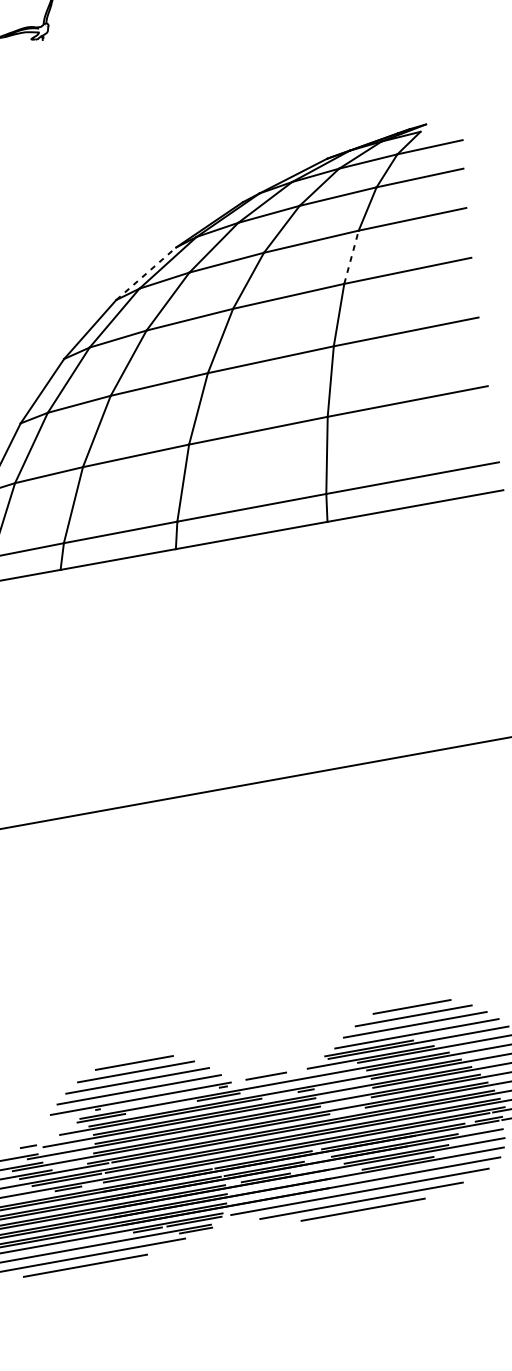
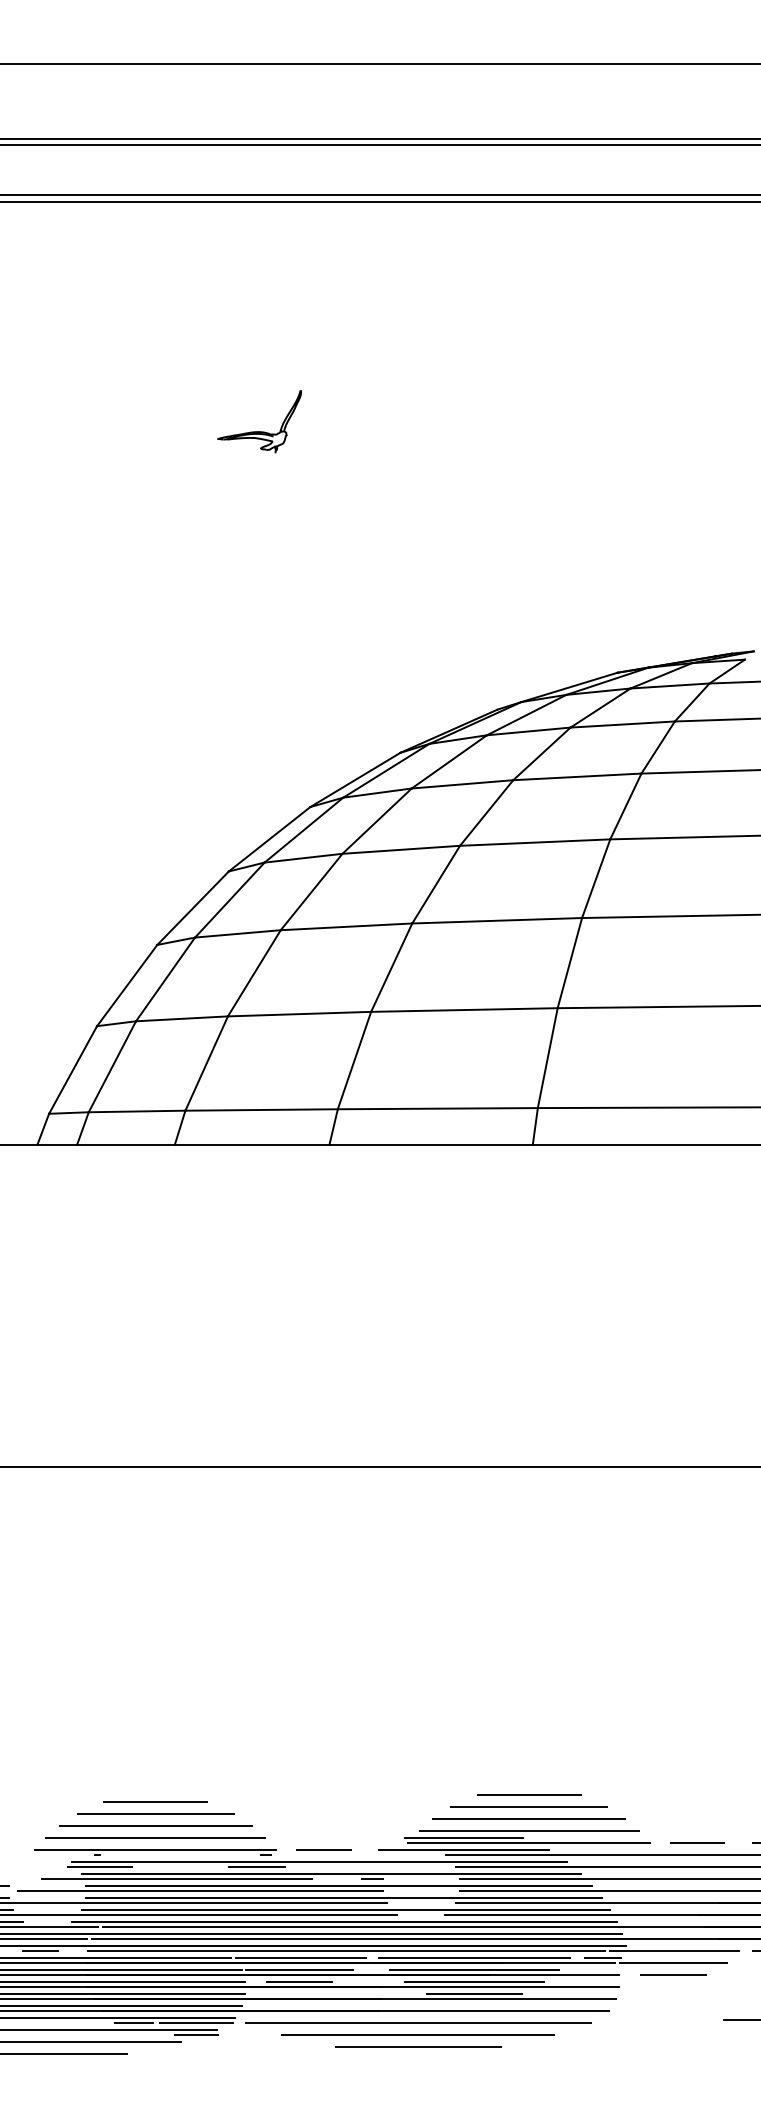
line: (351, 257) -> (626, 806), dashed -> solid
line: (146, 273) -> (355, 779), dashed -> solid

